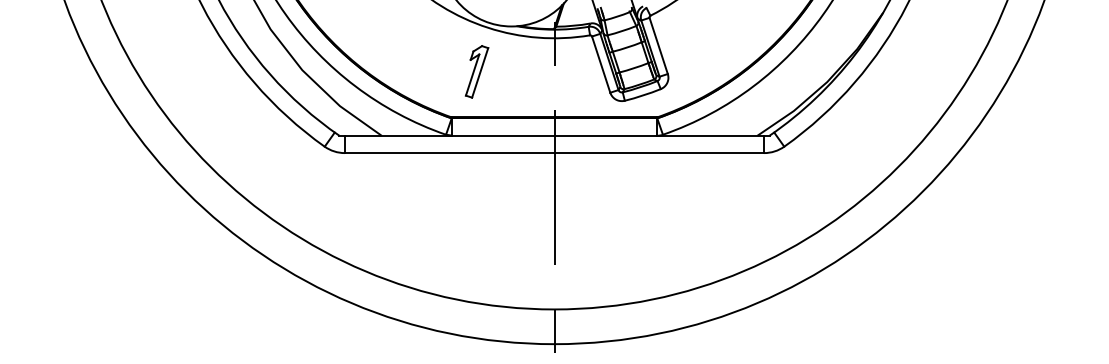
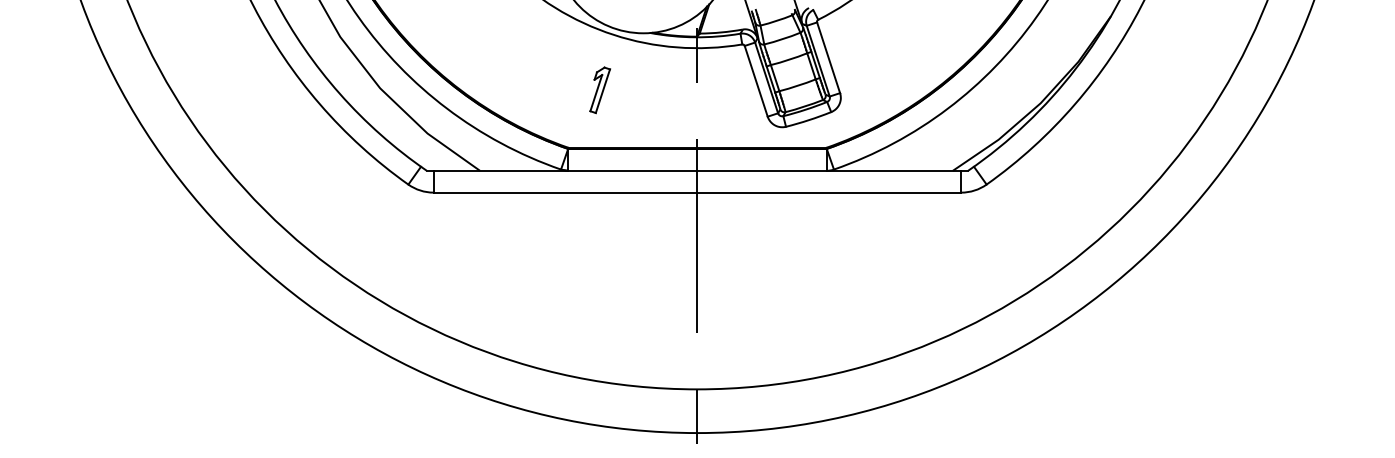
part: (477, 71) -> (600, 89), size x0.7

